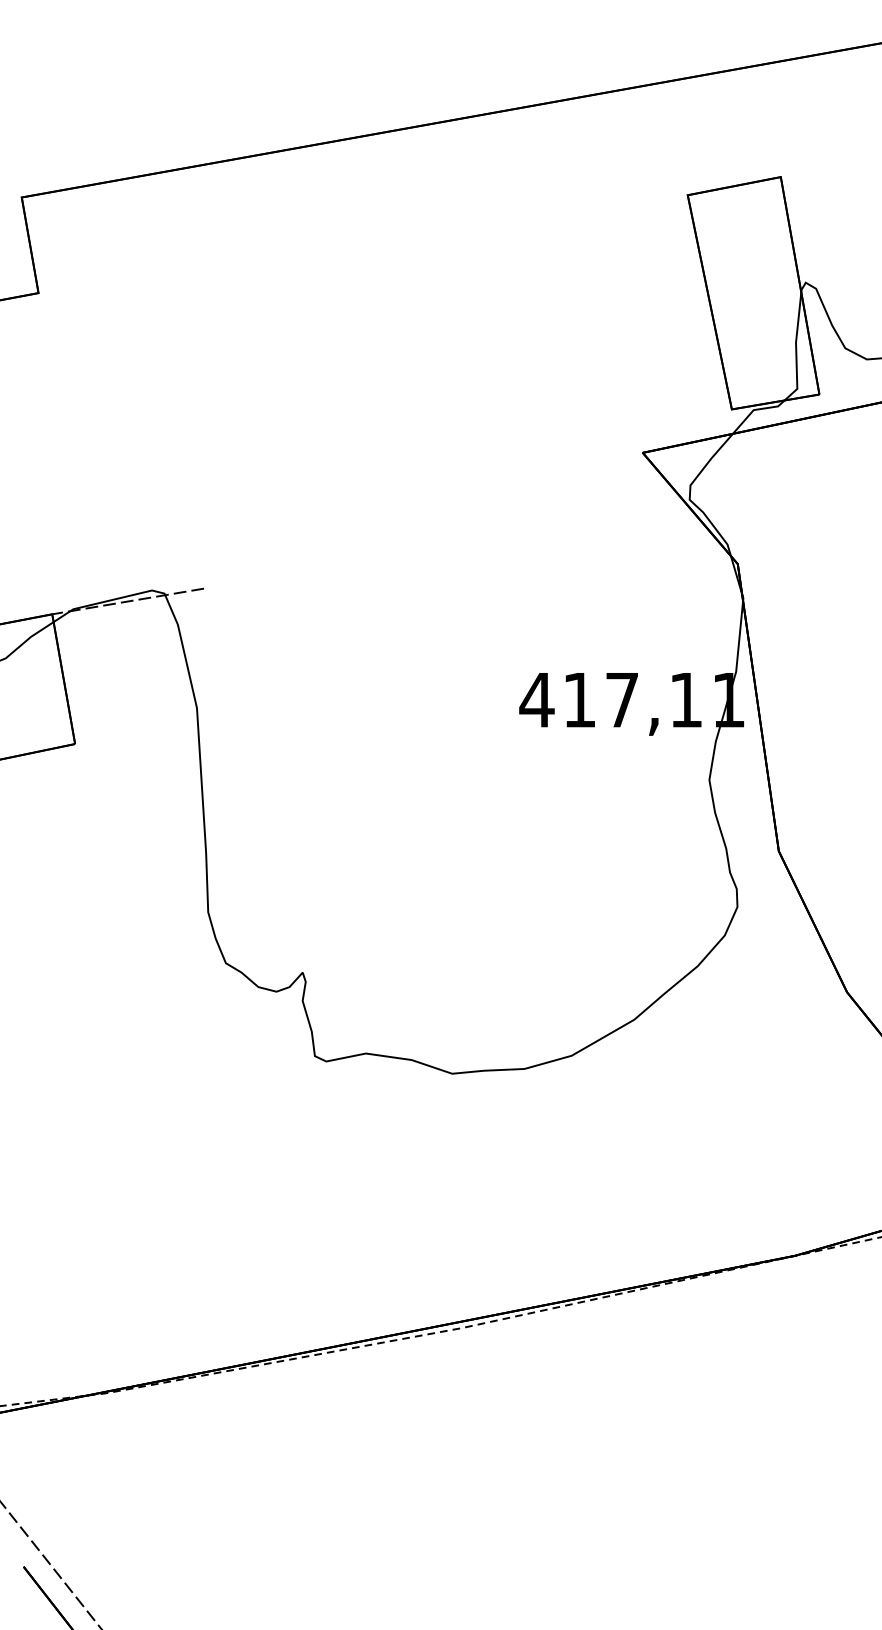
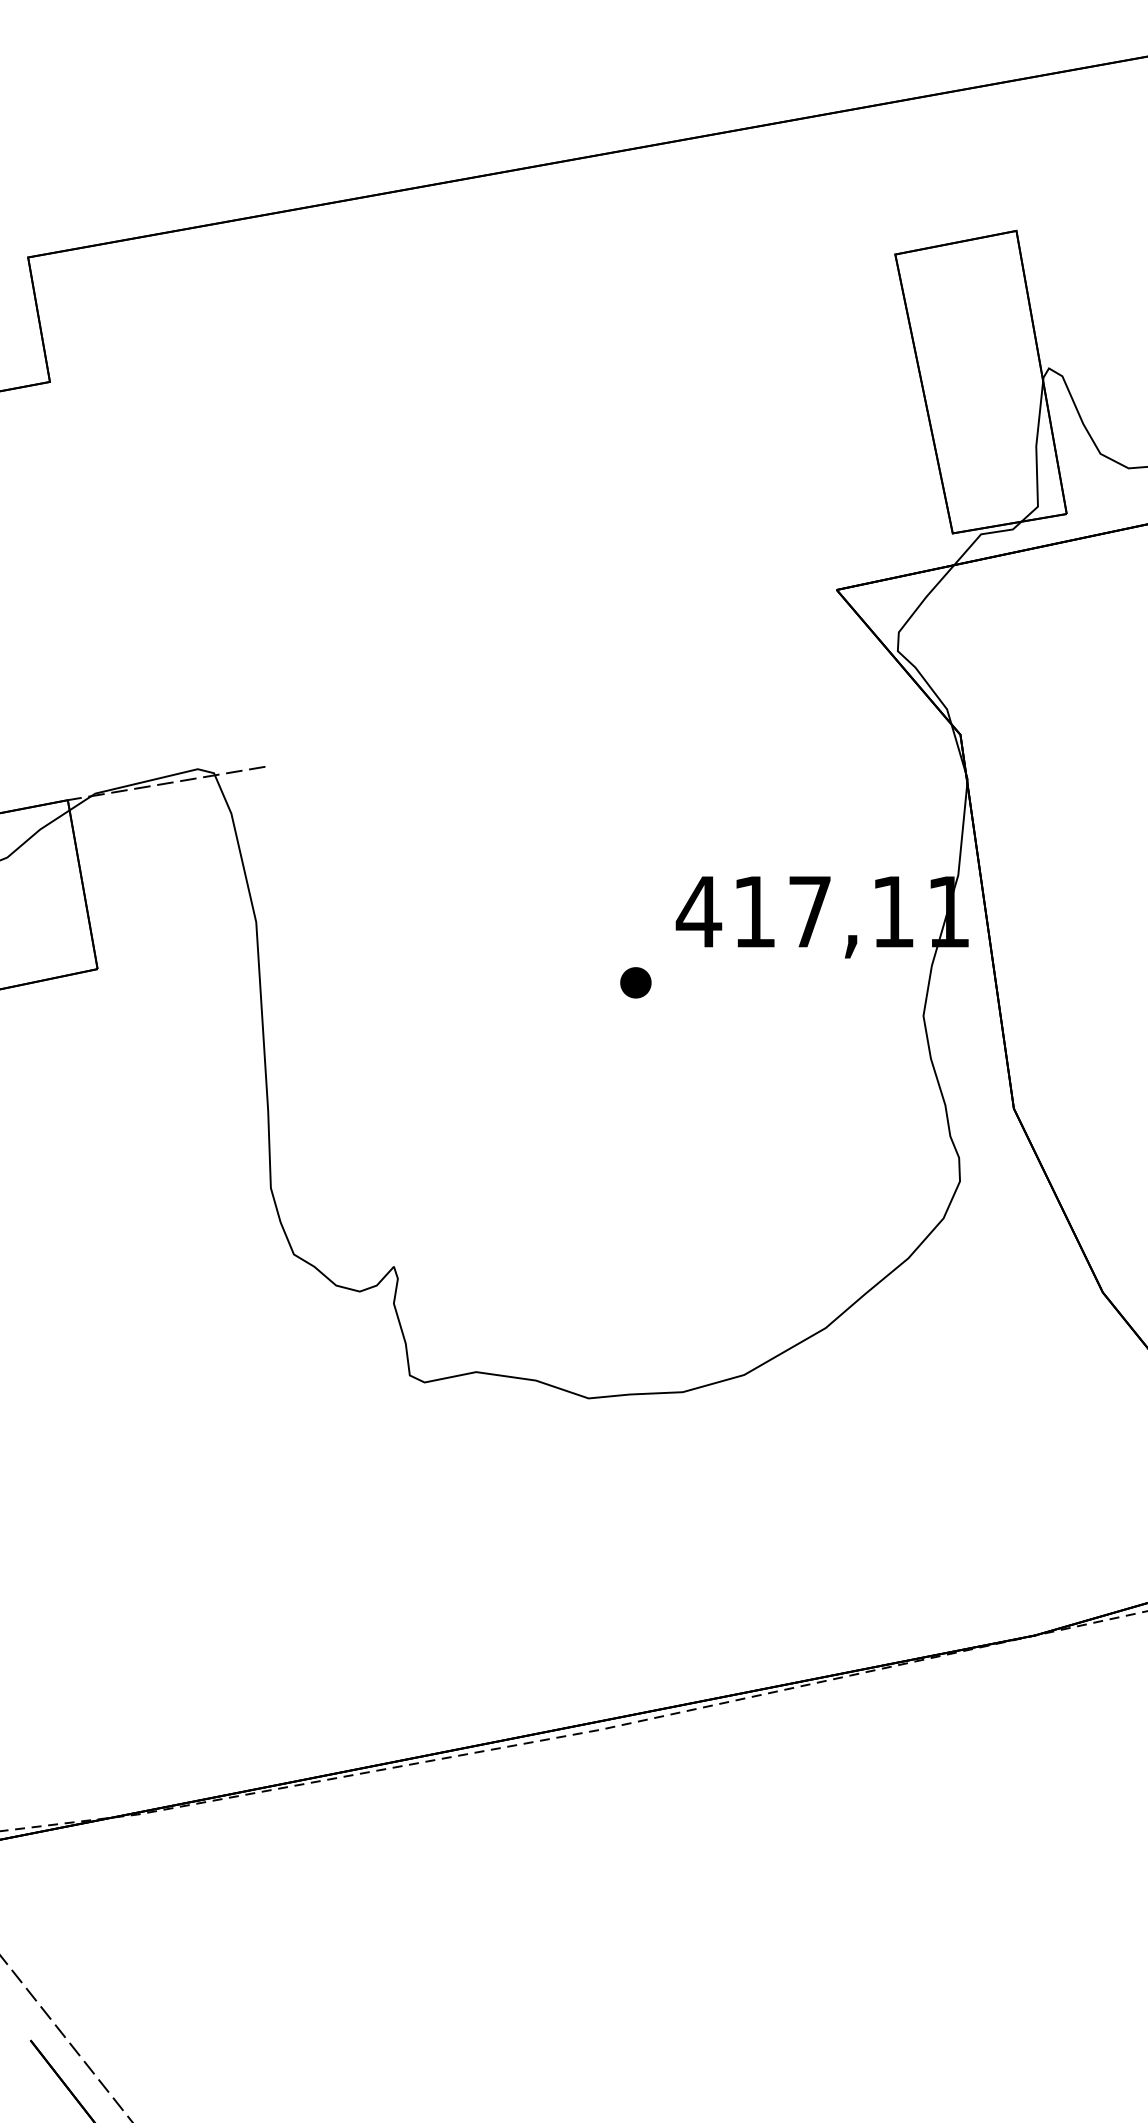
part: (488, 754) -> (635, 982), added

